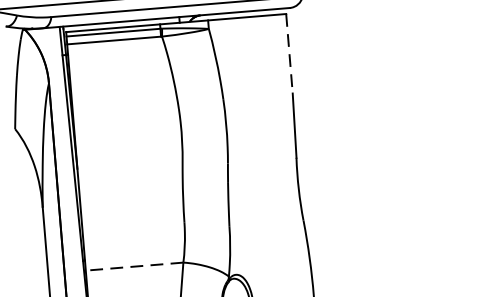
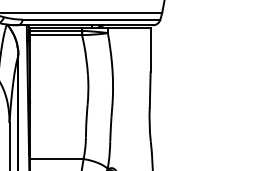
line: (289, 54) -> (150, 50), dashed -> solid
line: (134, 267) -> (56, 159), dashed -> solid

